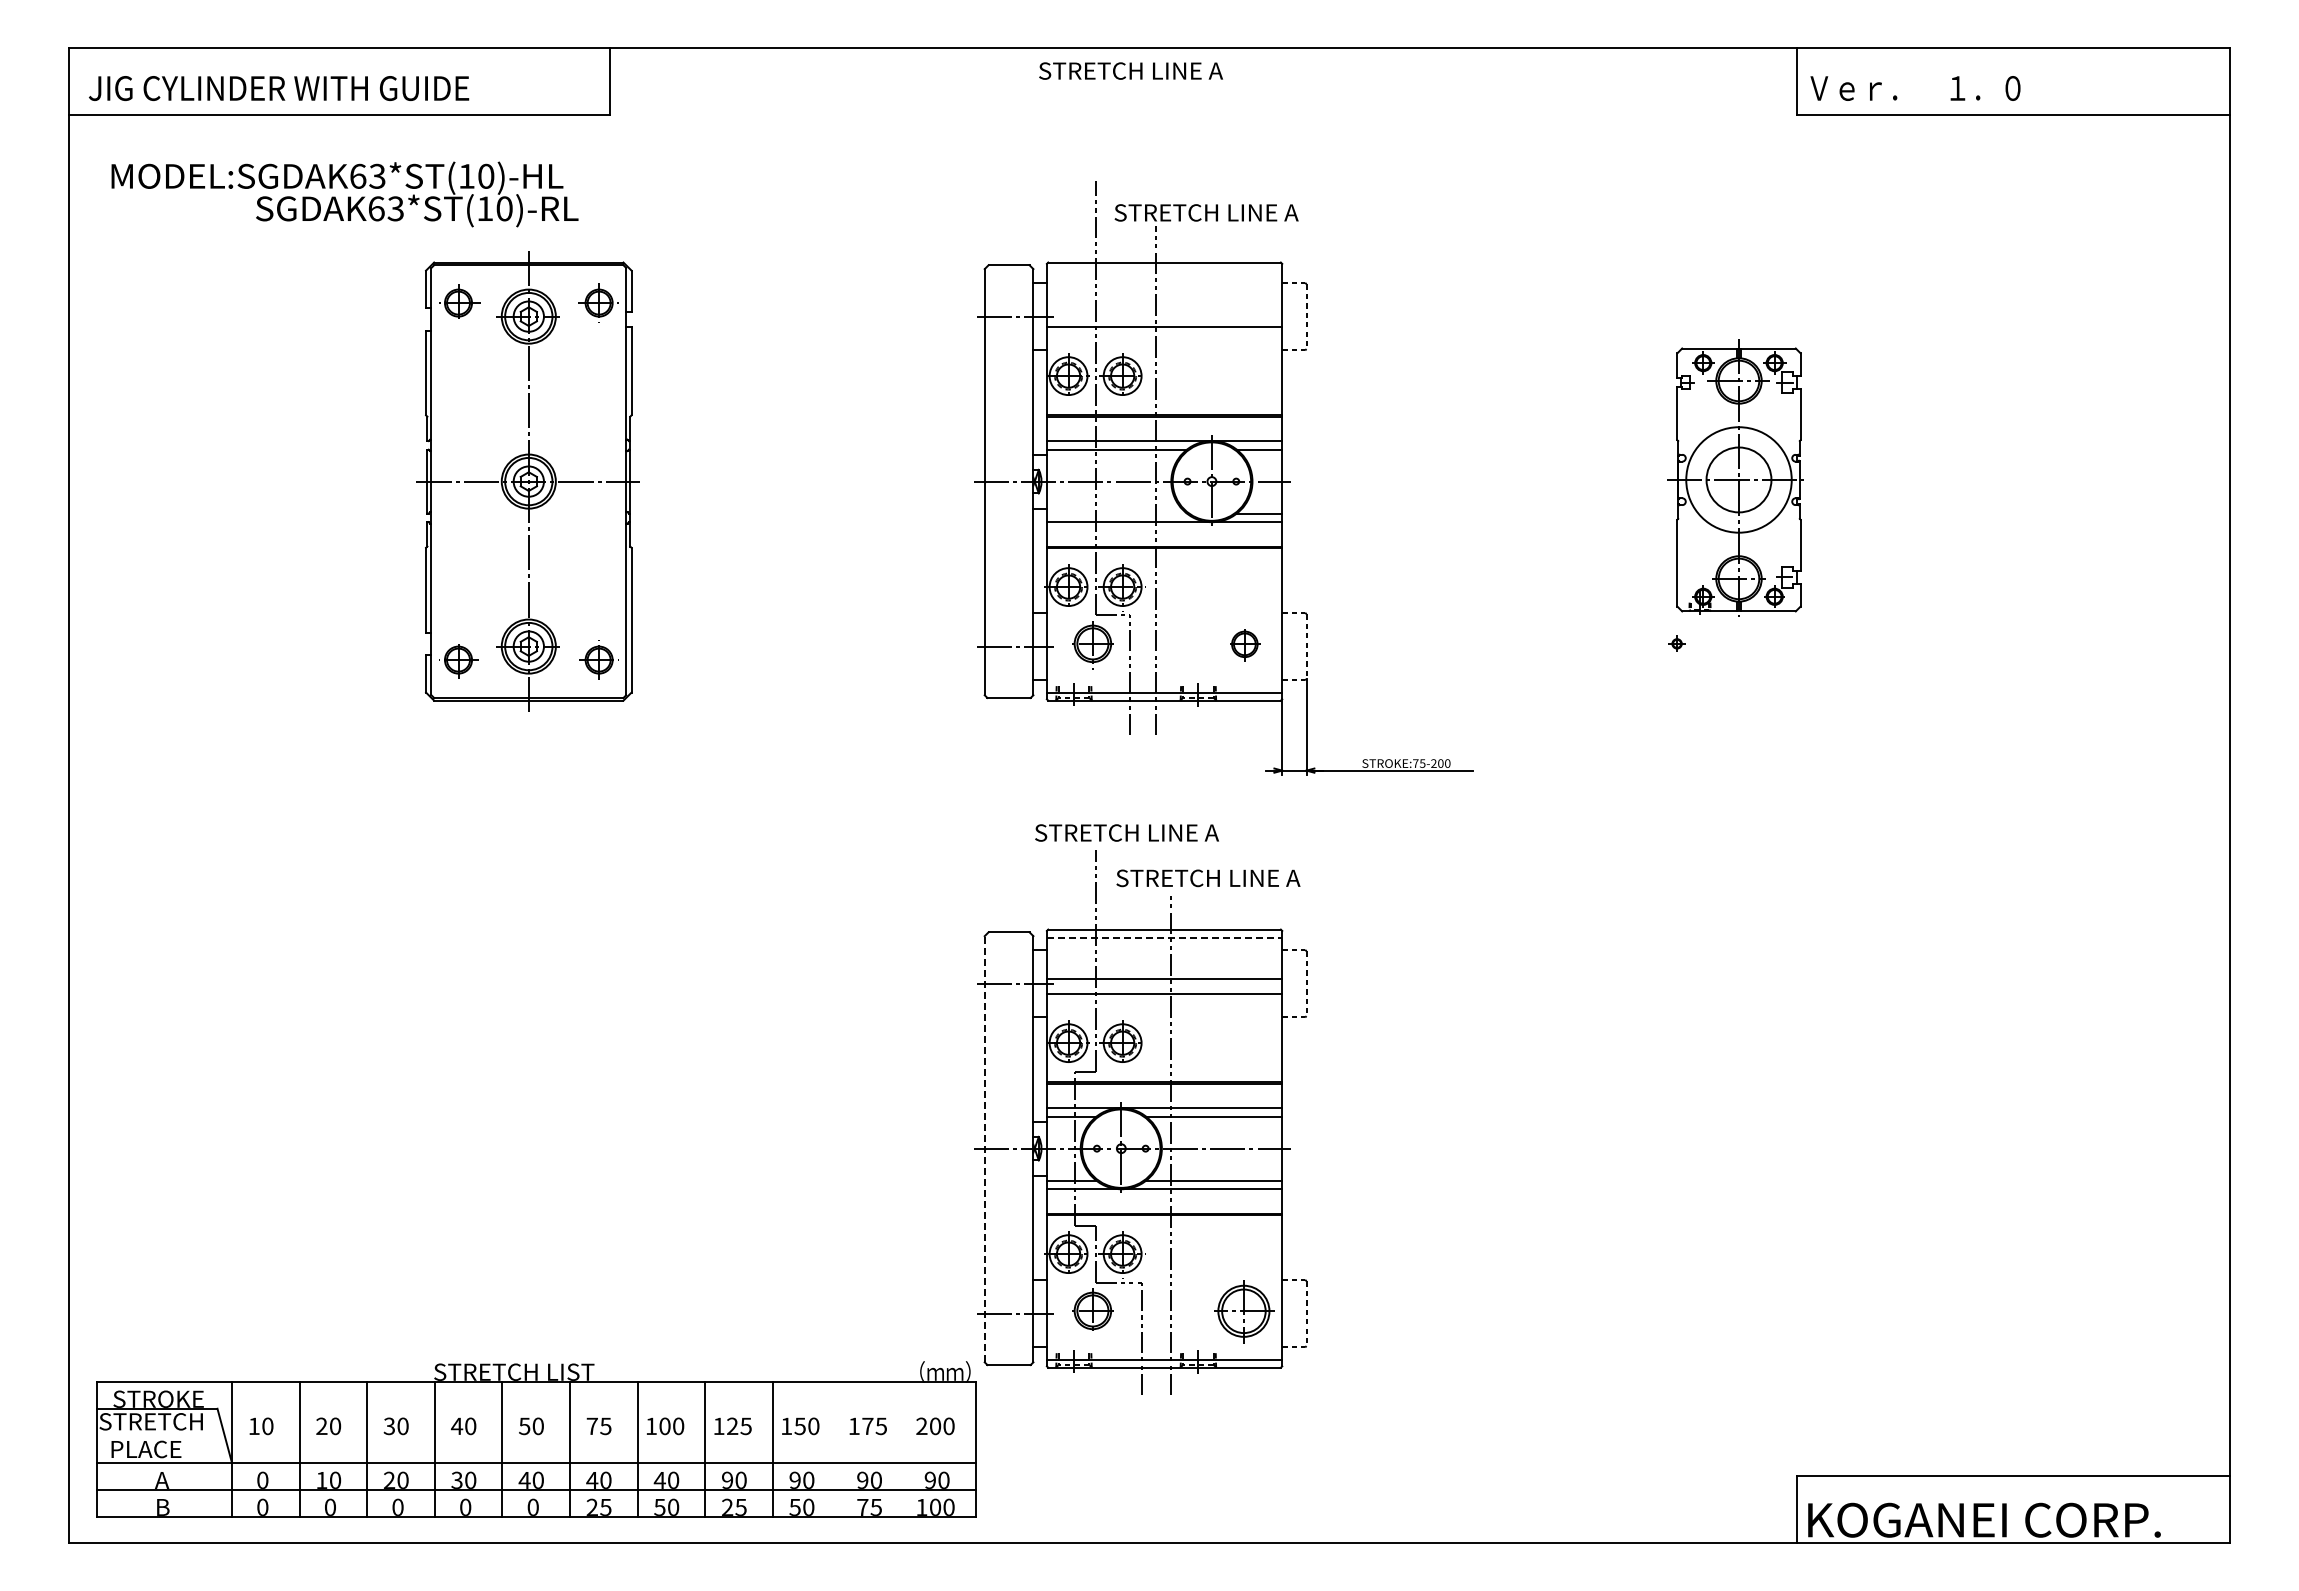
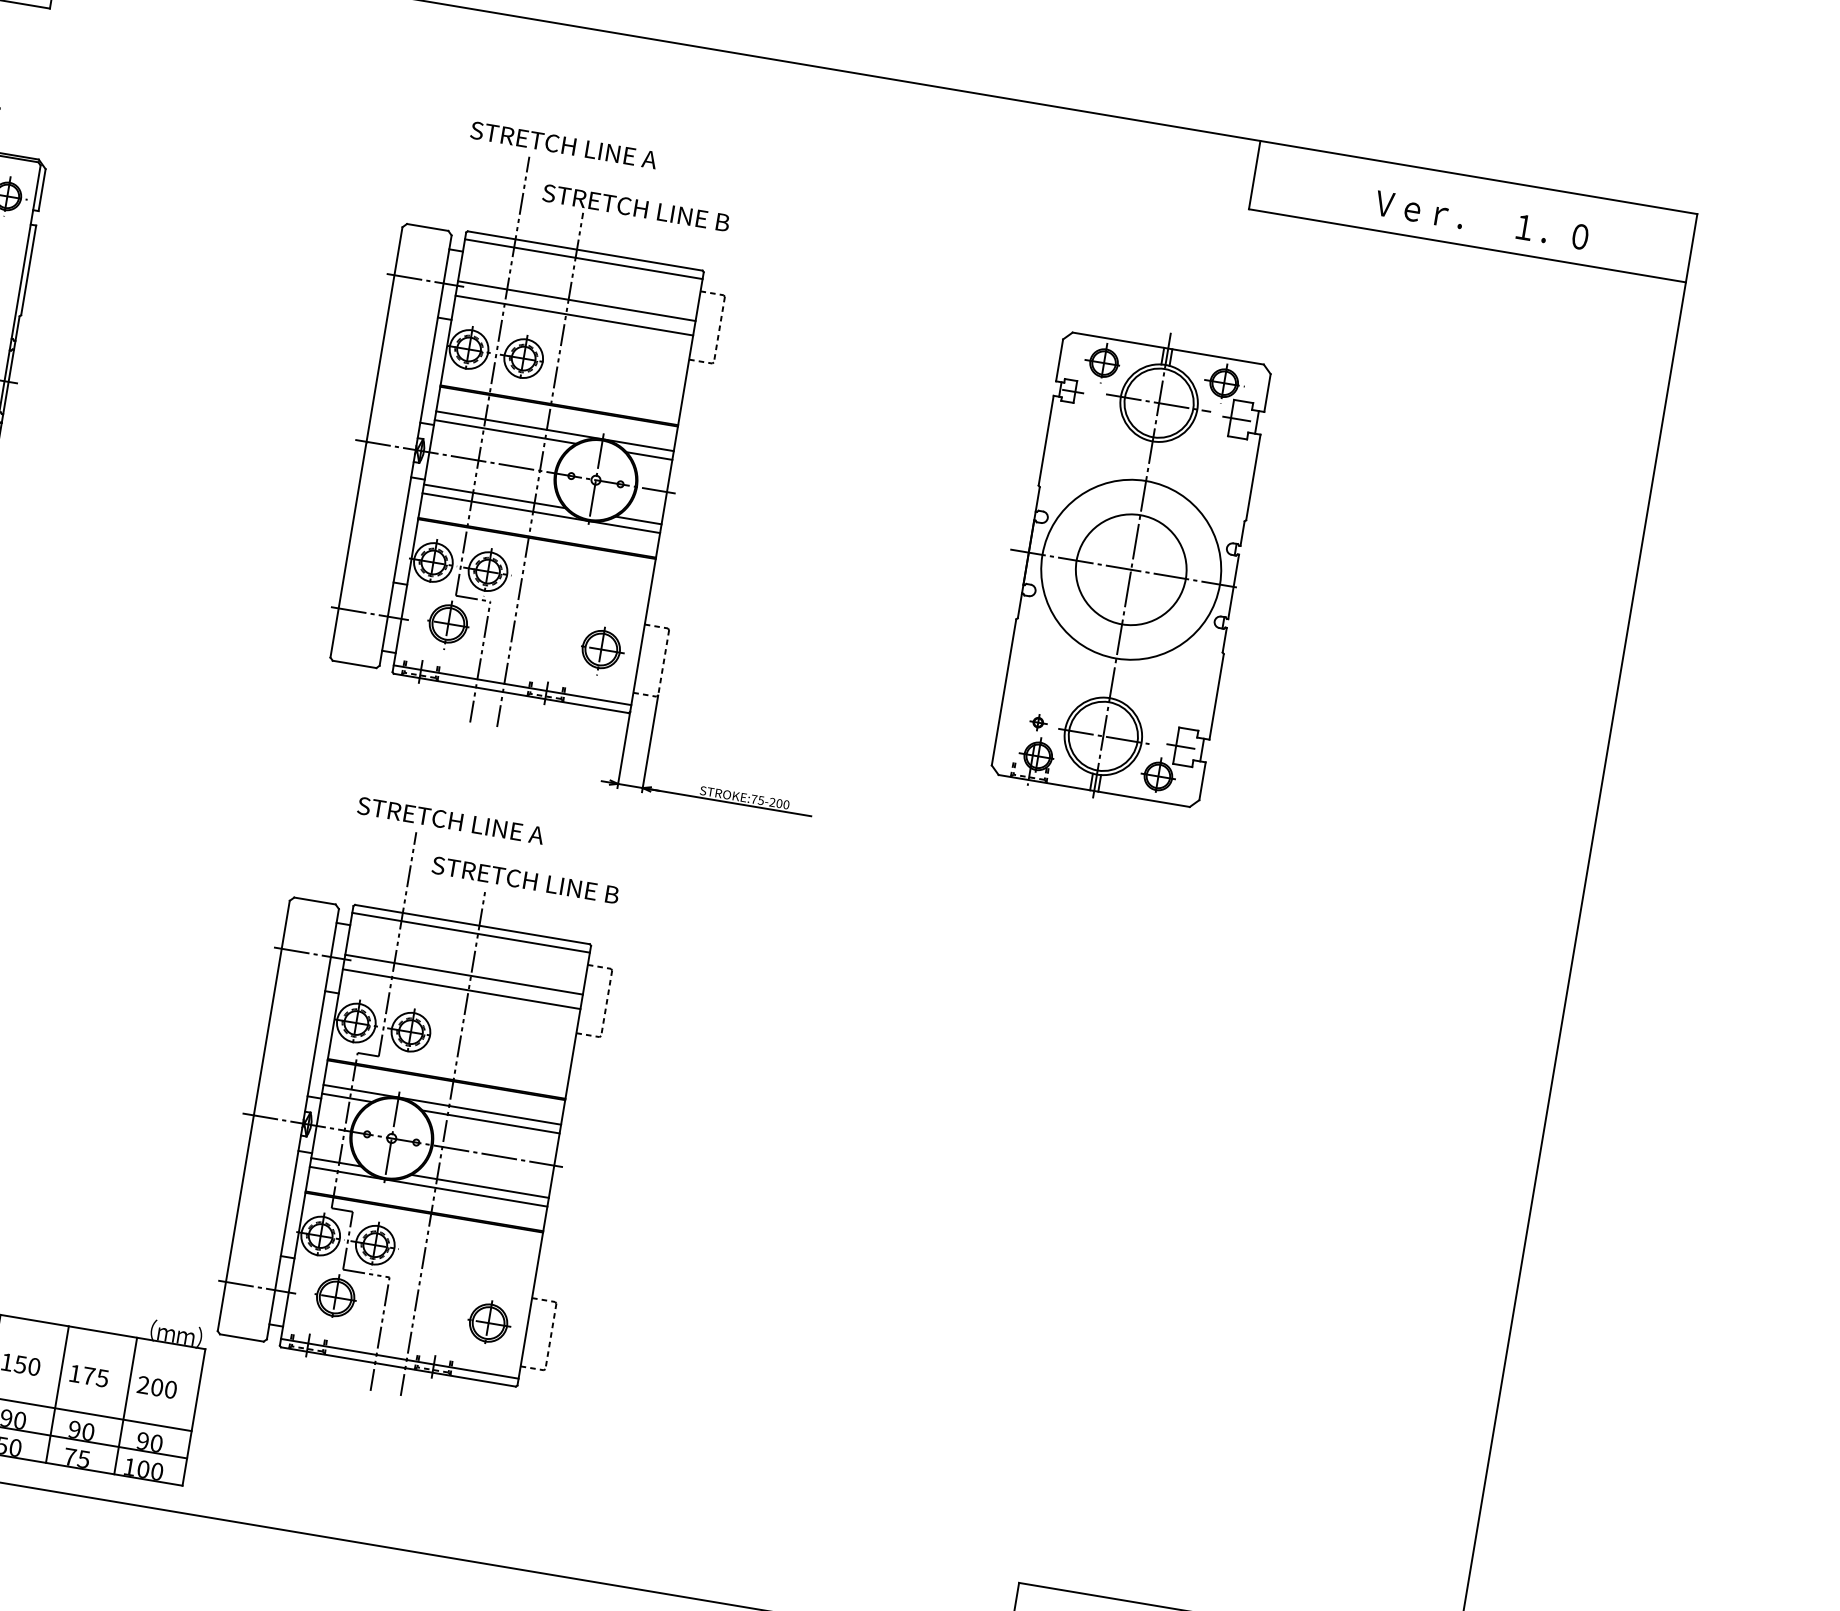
text: (1130, 70) -> (563, 144), moved
text: (1915, 88) -> (1481, 220), moved
text: (1291, 212) -> (721, 221), STRETCH LINE A -> STRETCH LINE B
line: (1164, 270) -> (583, 259), added
line: (1164, 312) -> (576, 301), added
part: (1734, 477) -> (1124, 564), size x1.67
line: (1116, 513) -> (494, 496), added
part: (1245, 645) -> (602, 651), size x1.43
text: (1293, 877) -> (611, 893), STRETCH LINE A -> STRETCH LINE B
line: (1164, 937) -> (471, 932), dashed -> solid
line: (984, 1148) -> (253, 1115), dashed -> solid
part: (1245, 1309) -> (490, 1321), size x0.71
line: (840, 1448) -> (57, 1393), added
line: (908, 1448) -> (126, 1405), added

